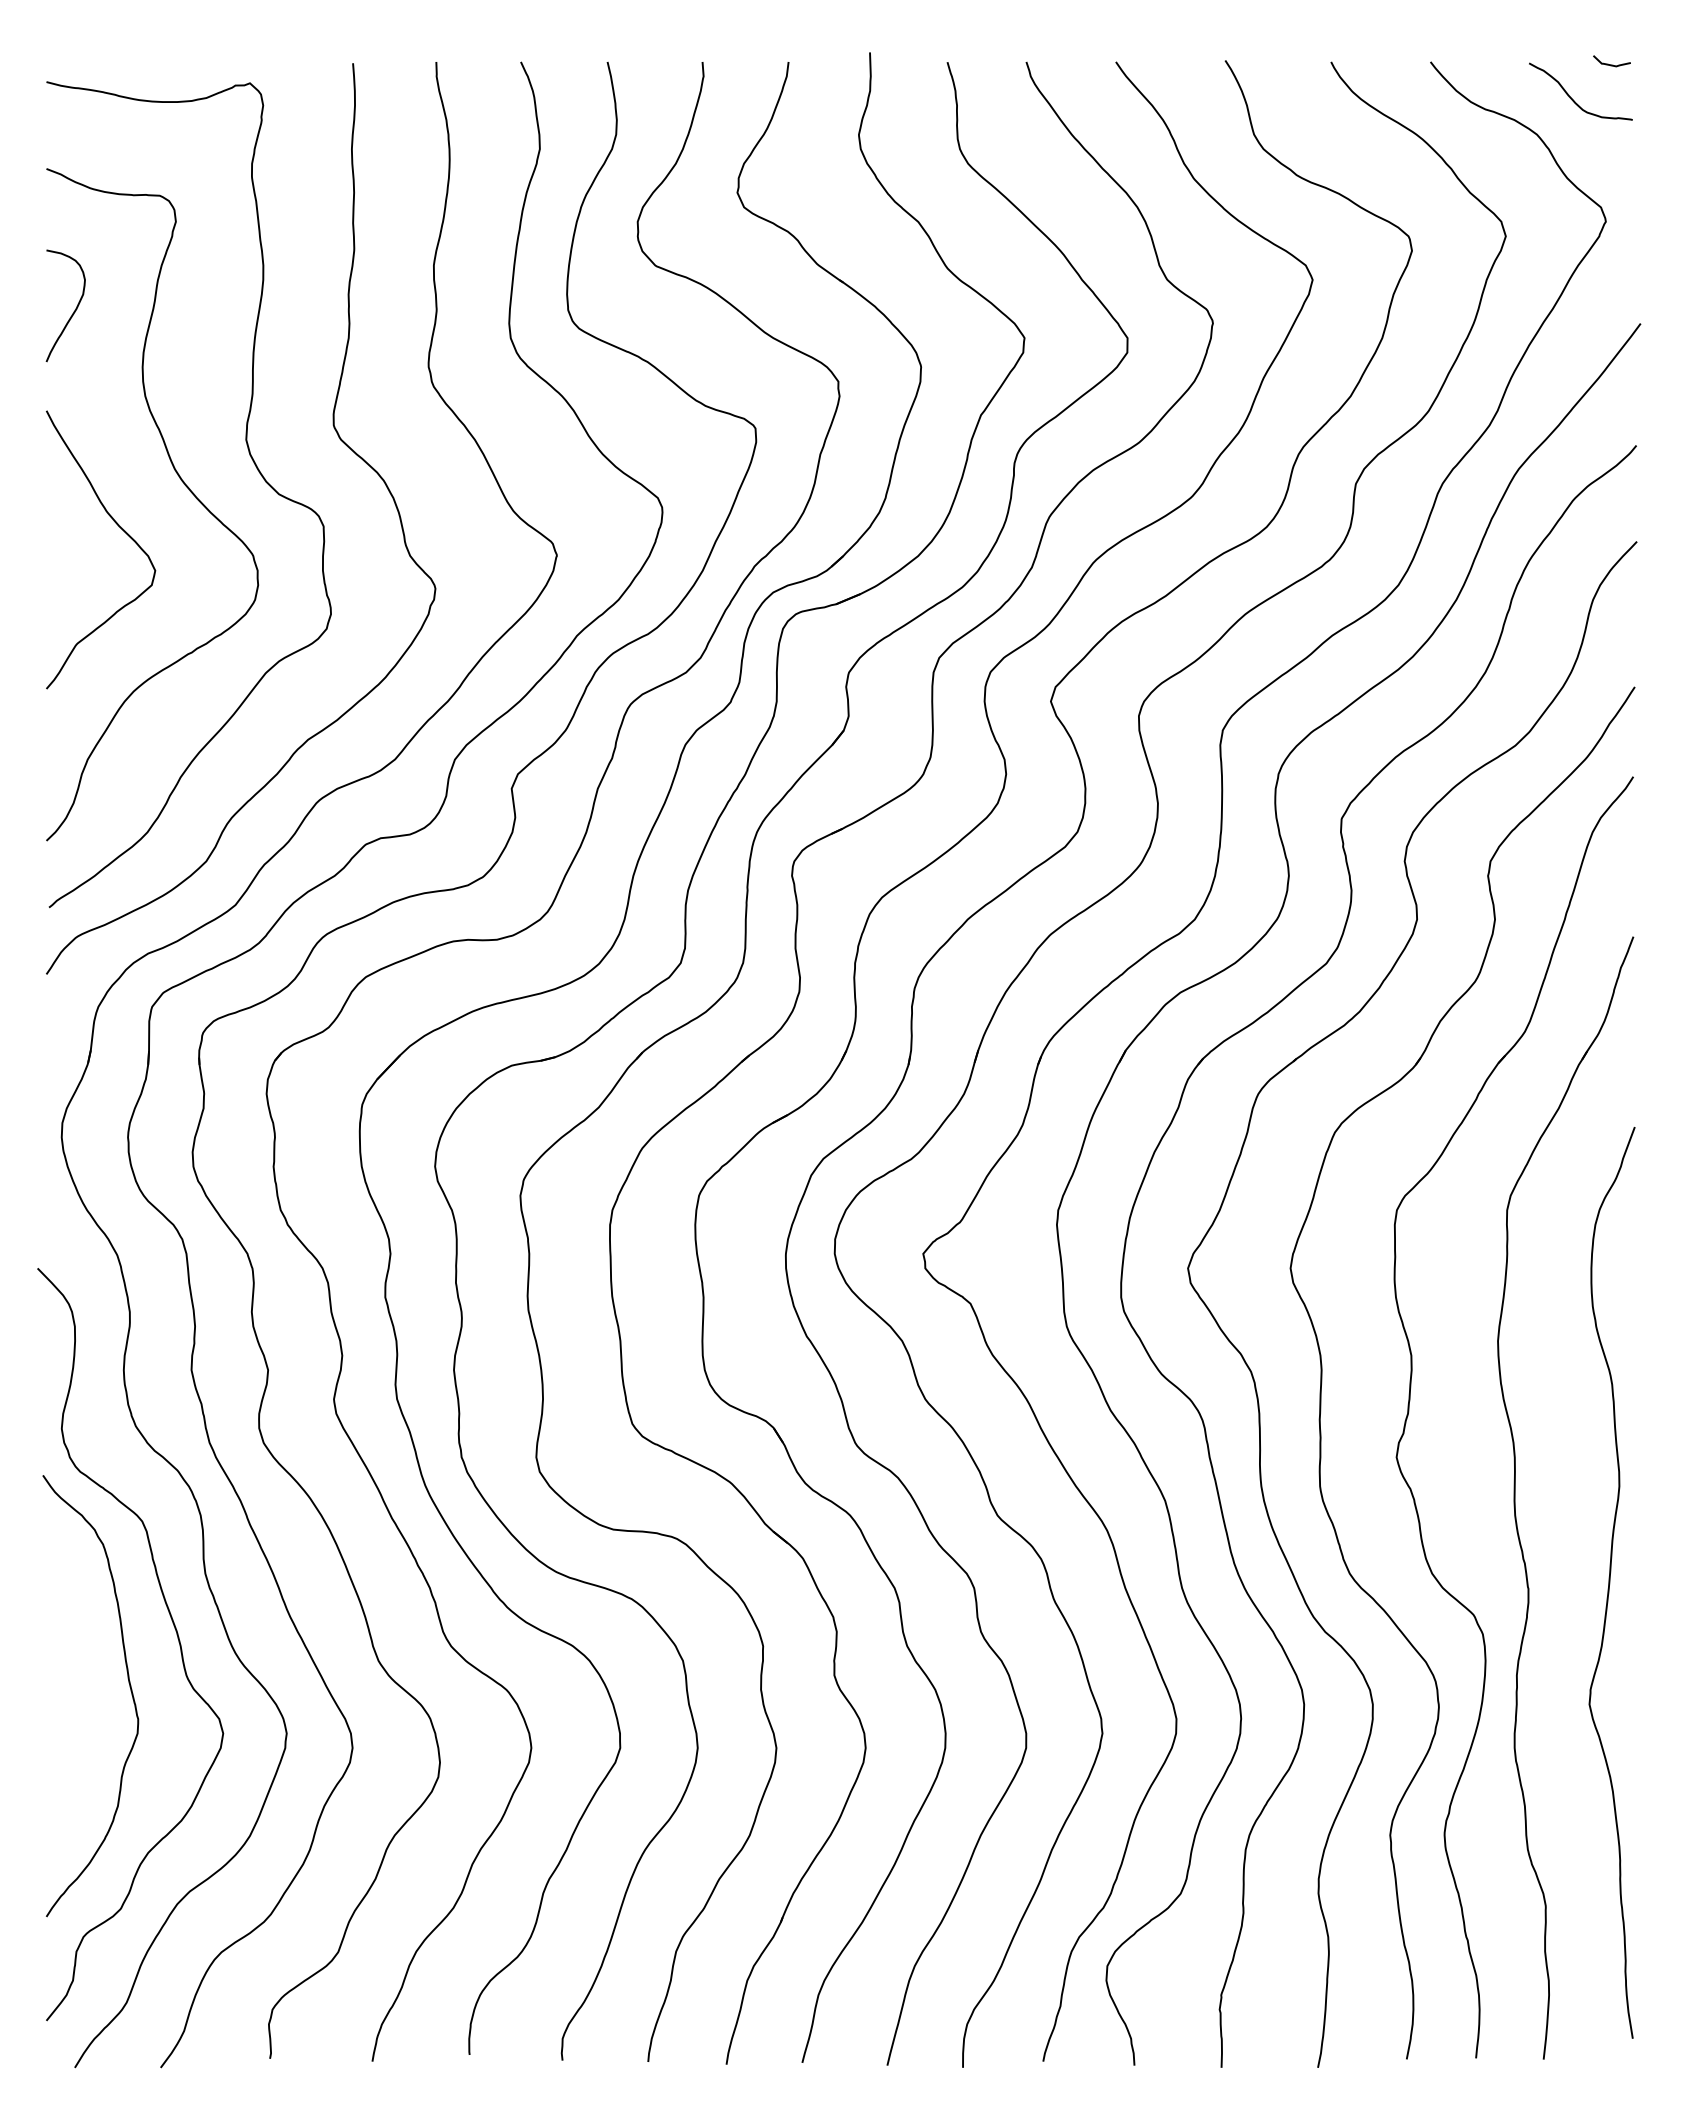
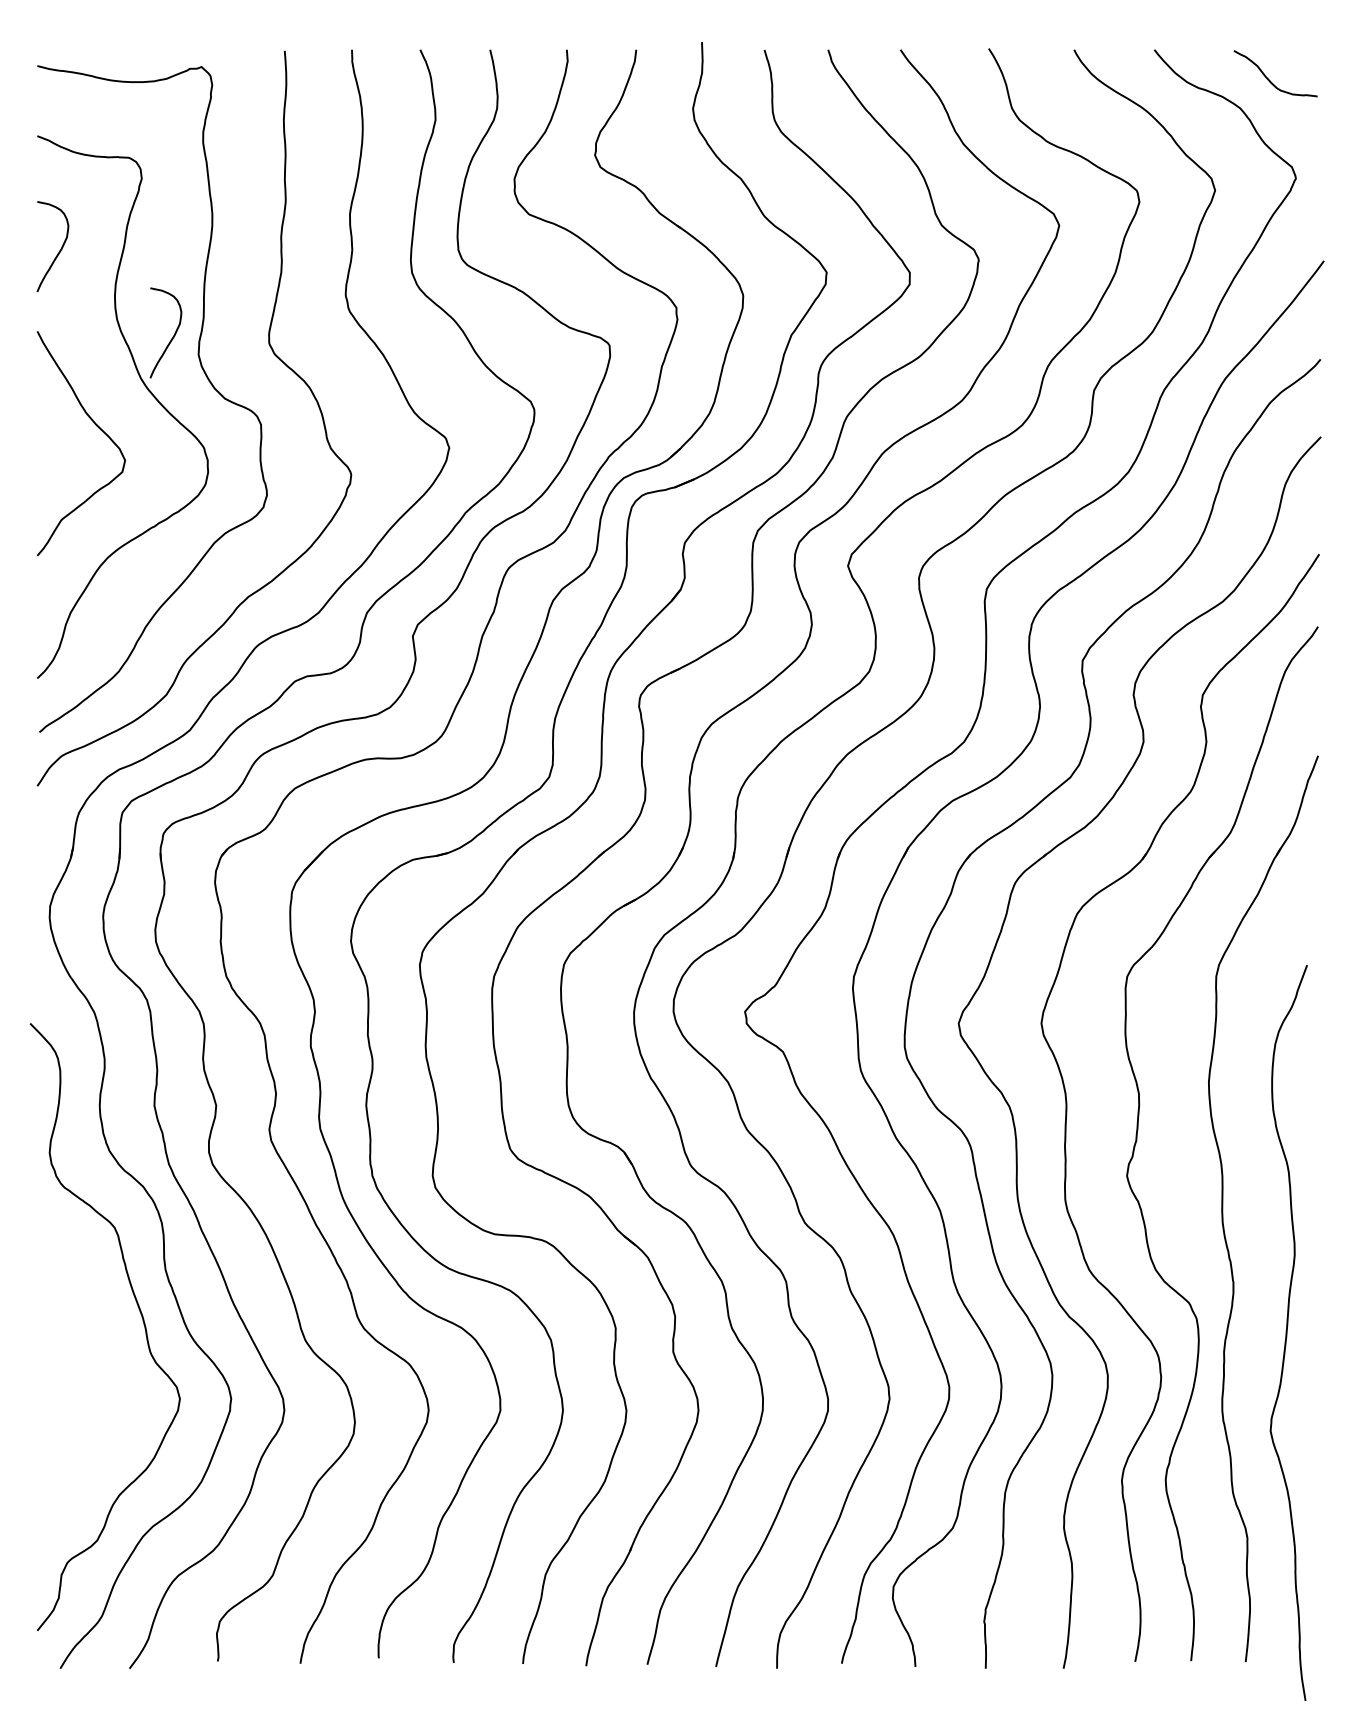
curve: (1611, 64) -> (1300, 51), removed
curve: (213, 418) -> (172, 337), added
curve: (1610, 1582) -> (1287, 1332), moved
curve: (129, 1687) -> (104, 1361), removed

